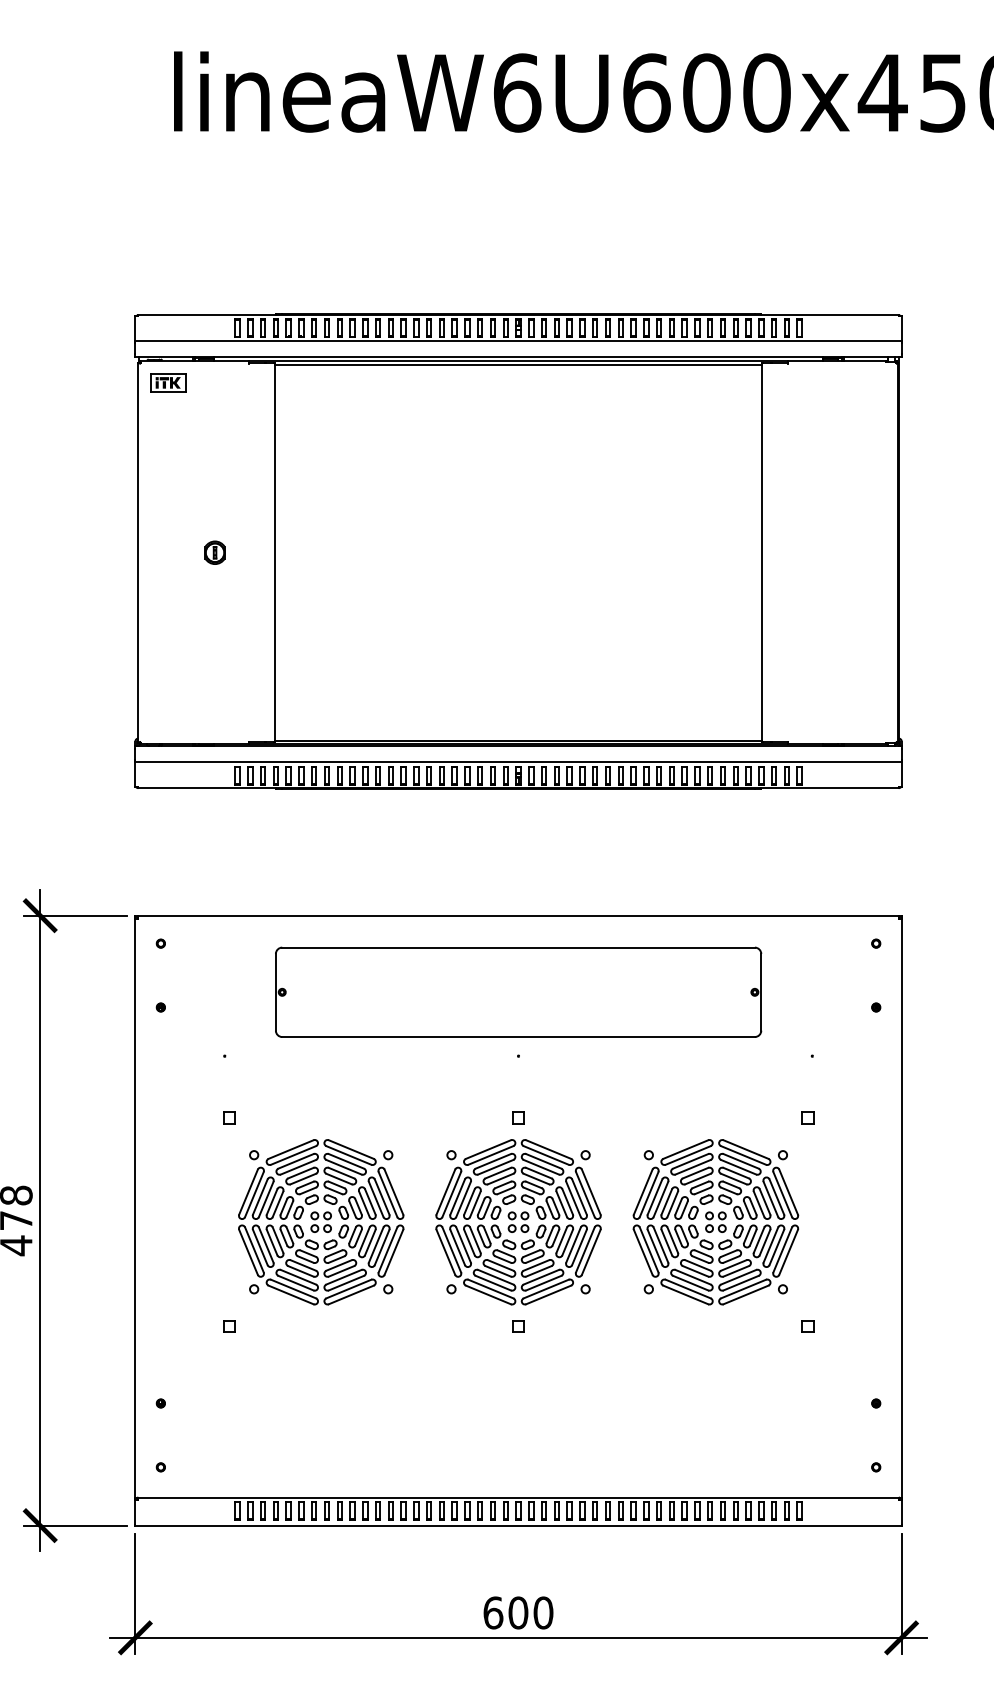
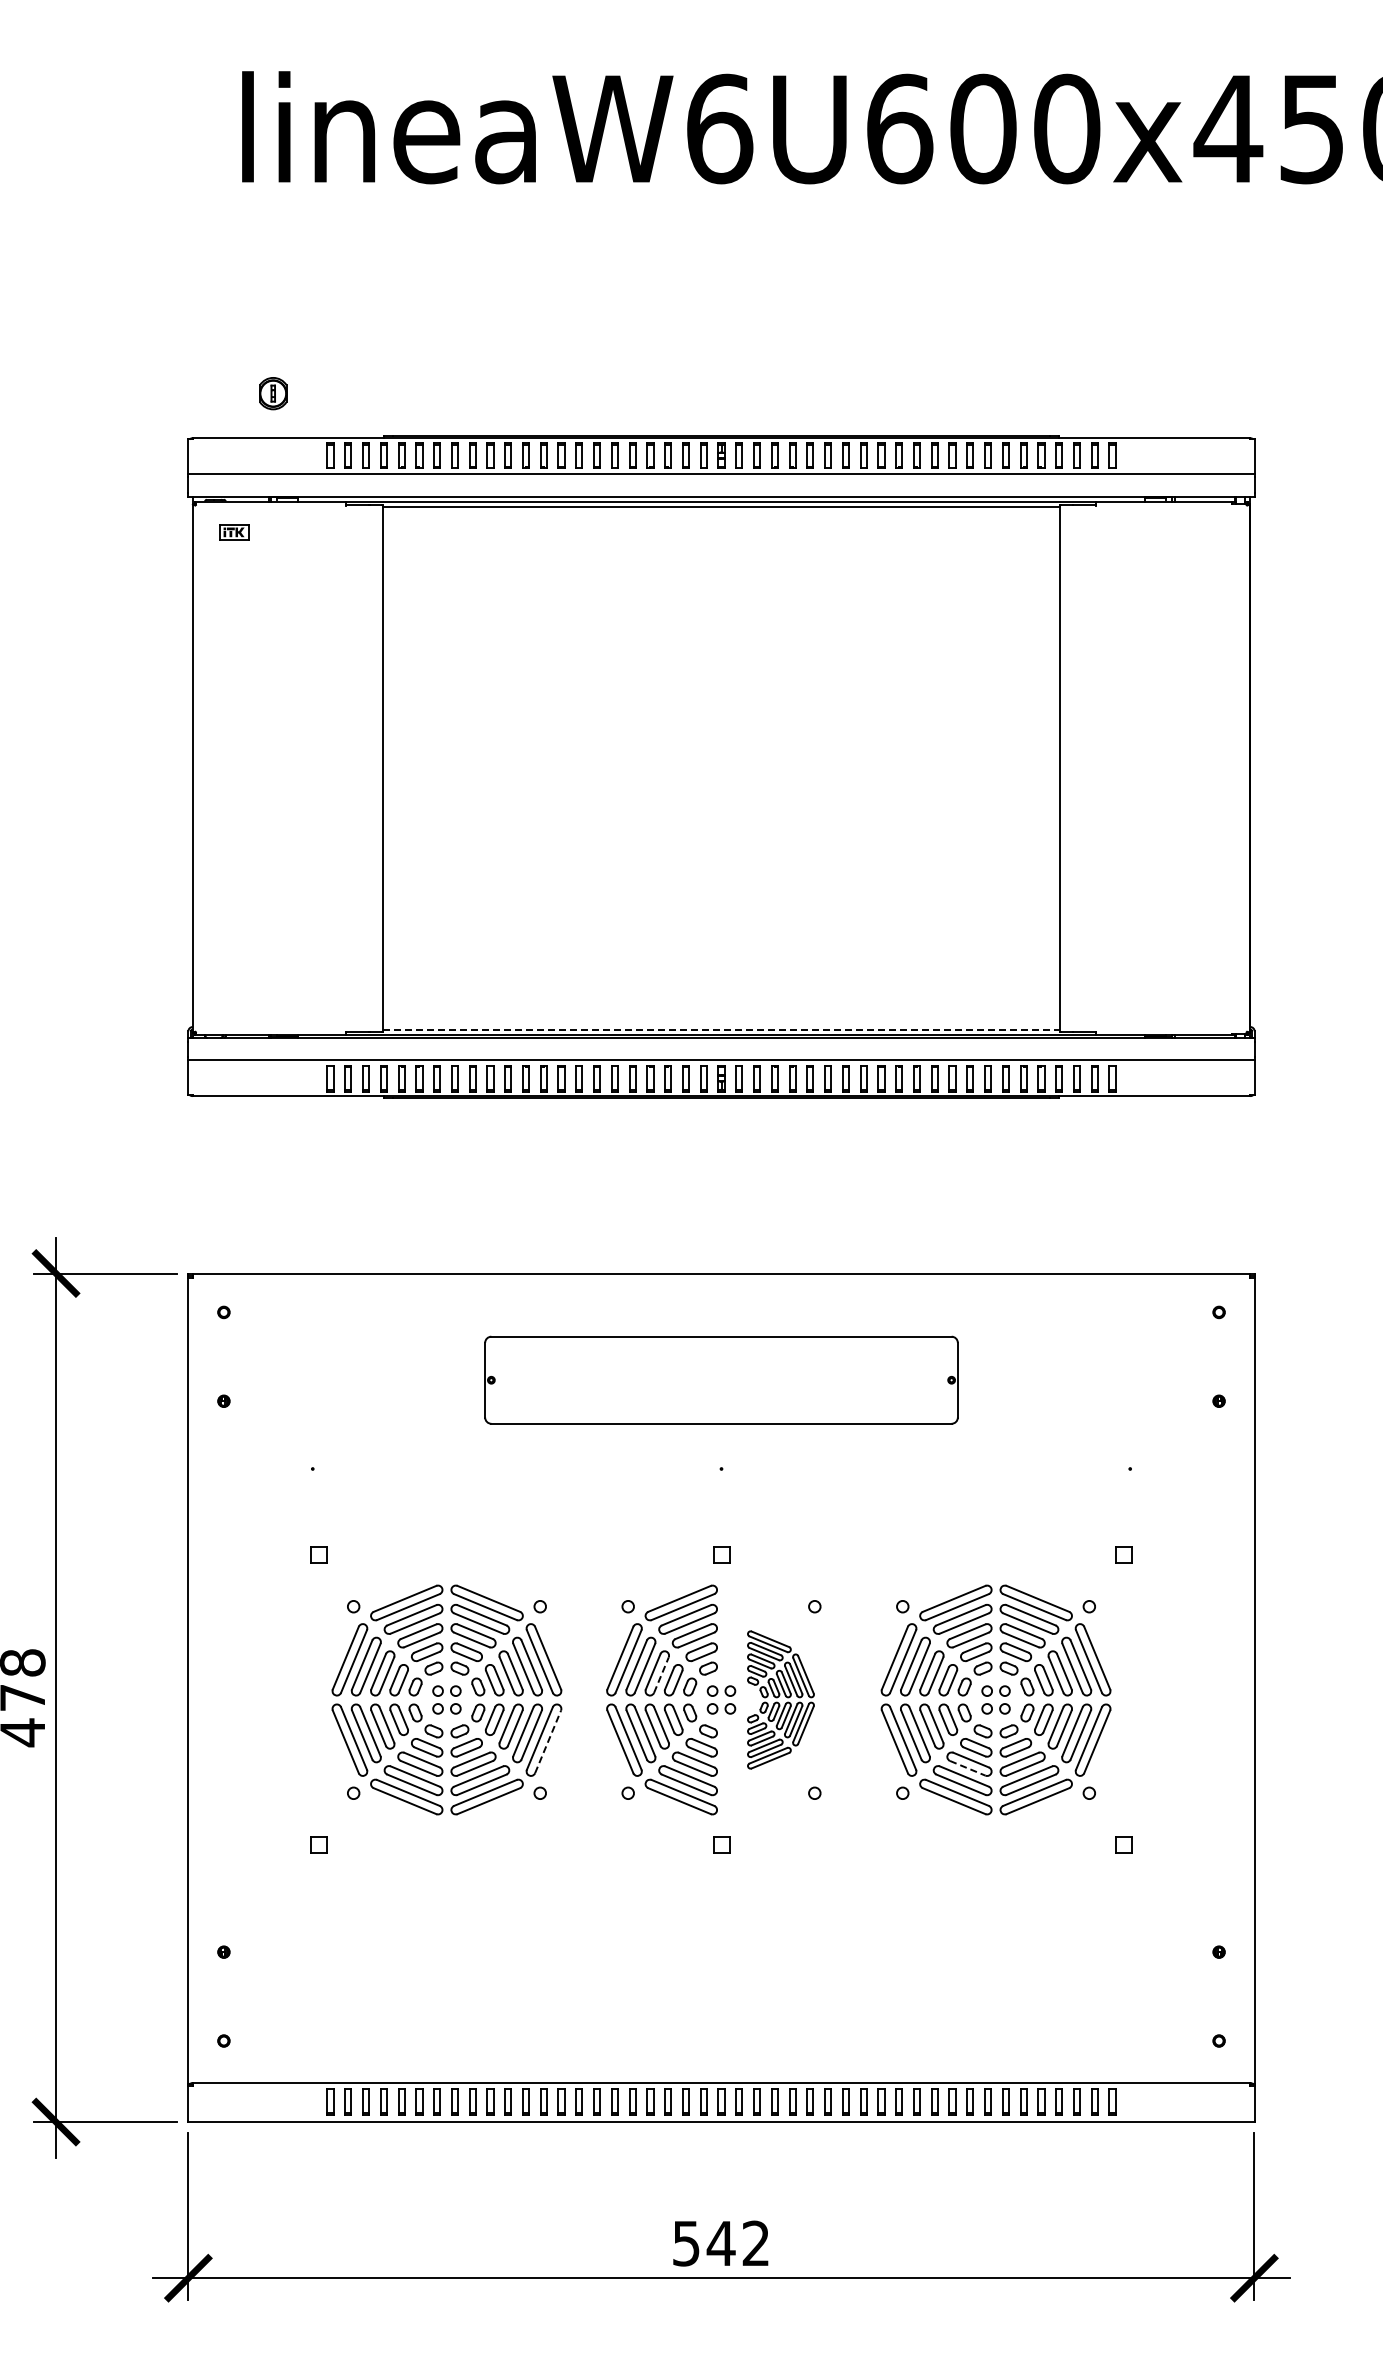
part: (167, 383) -> (233, 532), size x0.6
part: (215, 552) -> (273, 393), moved
line: (518, 740) -> (721, 1029), solid -> dashed
part: (518, 992) -> (721, 1380), size x0.7
line: (475, 1203) -> (661, 1674), solid -> dashed
part: (560, 1221) -> (780, 1699), size x0.6
line: (394, 1252) -> (548, 1741), solid -> dashed
line: (696, 1271) -> (968, 1768), solid -> dashed
text: (518, 1612) -> (721, 2243), 600 -> 542

